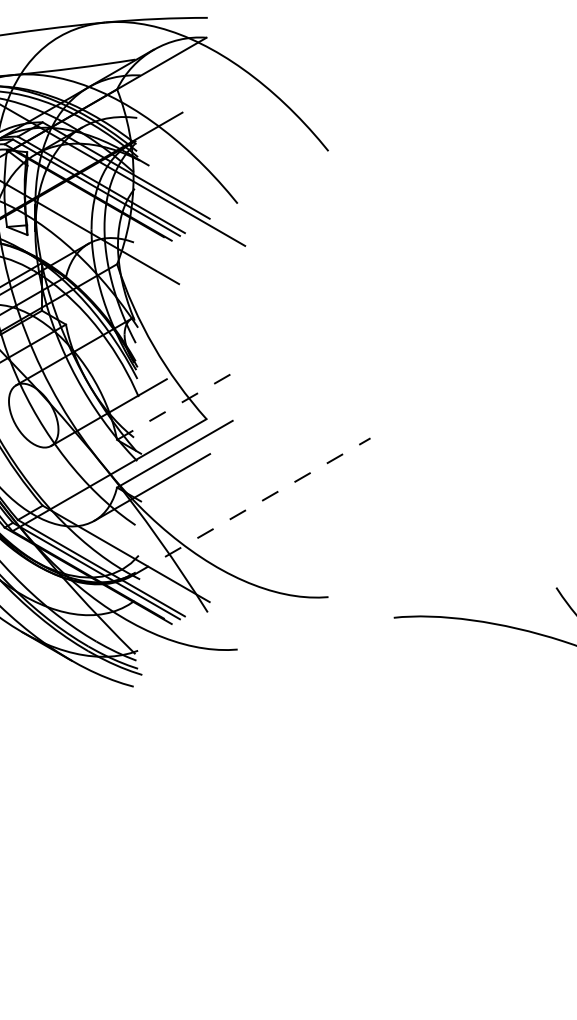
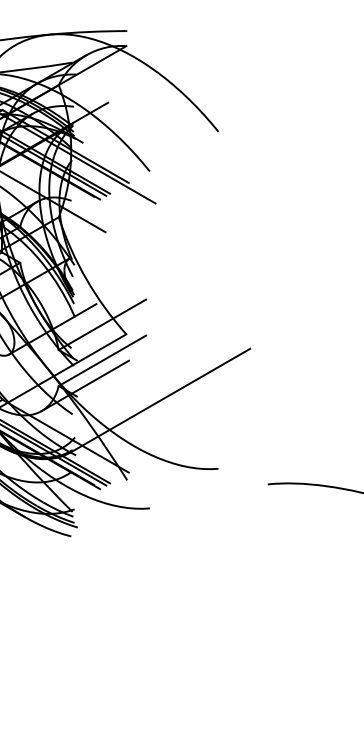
line: (174, 406) -> (102, 324), dashed -> solid
line: (252, 506) -> (161, 400), dashed -> solid

